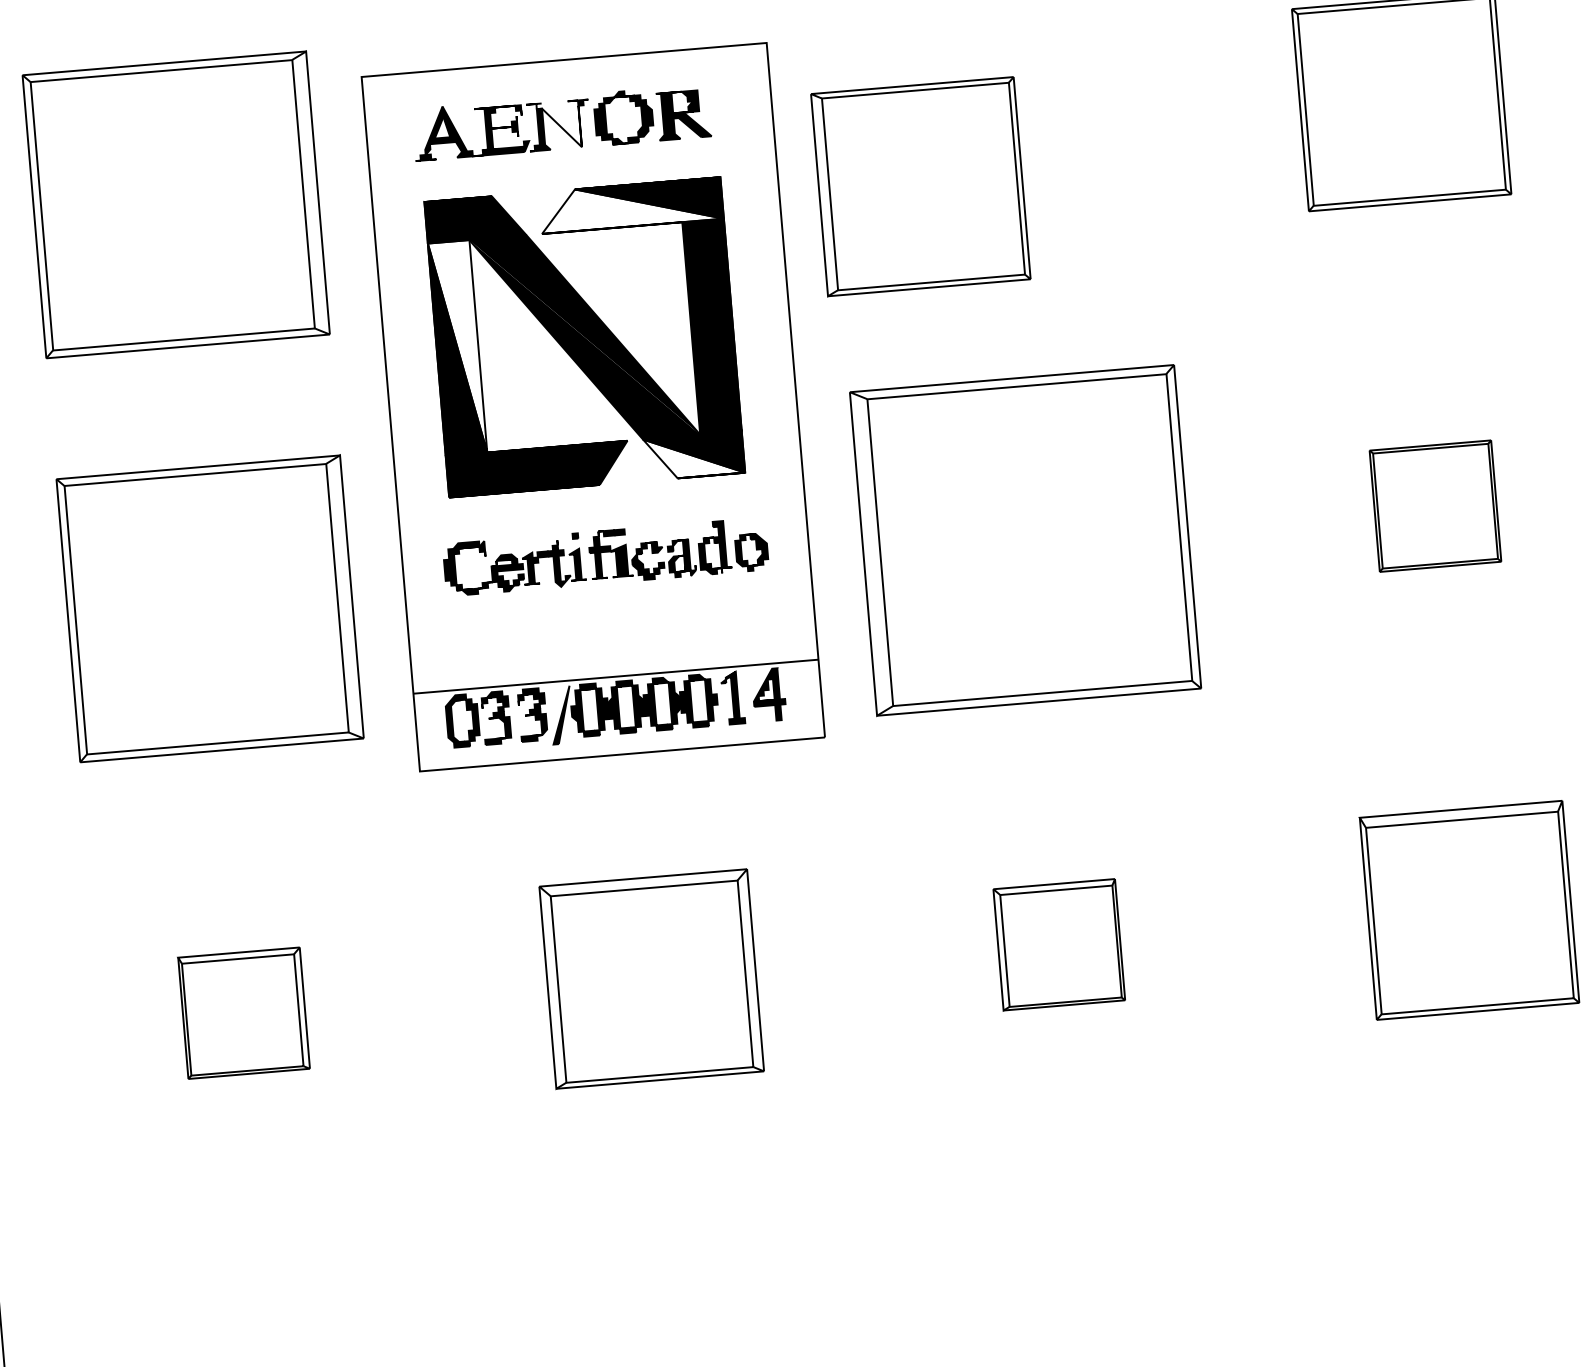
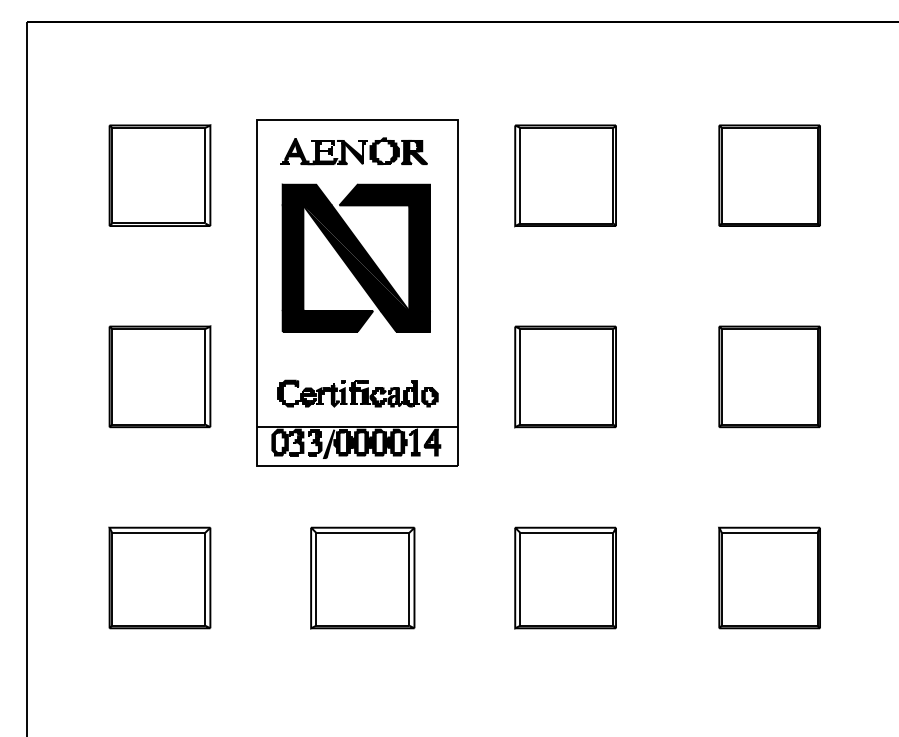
fill: (553, 125) -> (349, 152), added
part: (920, 186) -> (565, 175), moved
part: (175, 204) -> (159, 175), size x0.71
fill: (630, 204) -> (384, 194), added
fill: (456, 348) -> (292, 258), added
fill: (692, 456) -> (404, 321), added
part: (1435, 505) -> (769, 376), size x1.67
part: (1025, 539) -> (565, 376), size x0.62
part: (605, 556) -> (357, 393), moved
part: (209, 608) -> (159, 376), size x0.71
part: (1059, 943) -> (565, 577), size x1.67
part: (243, 1012) -> (159, 577), size x1.67

